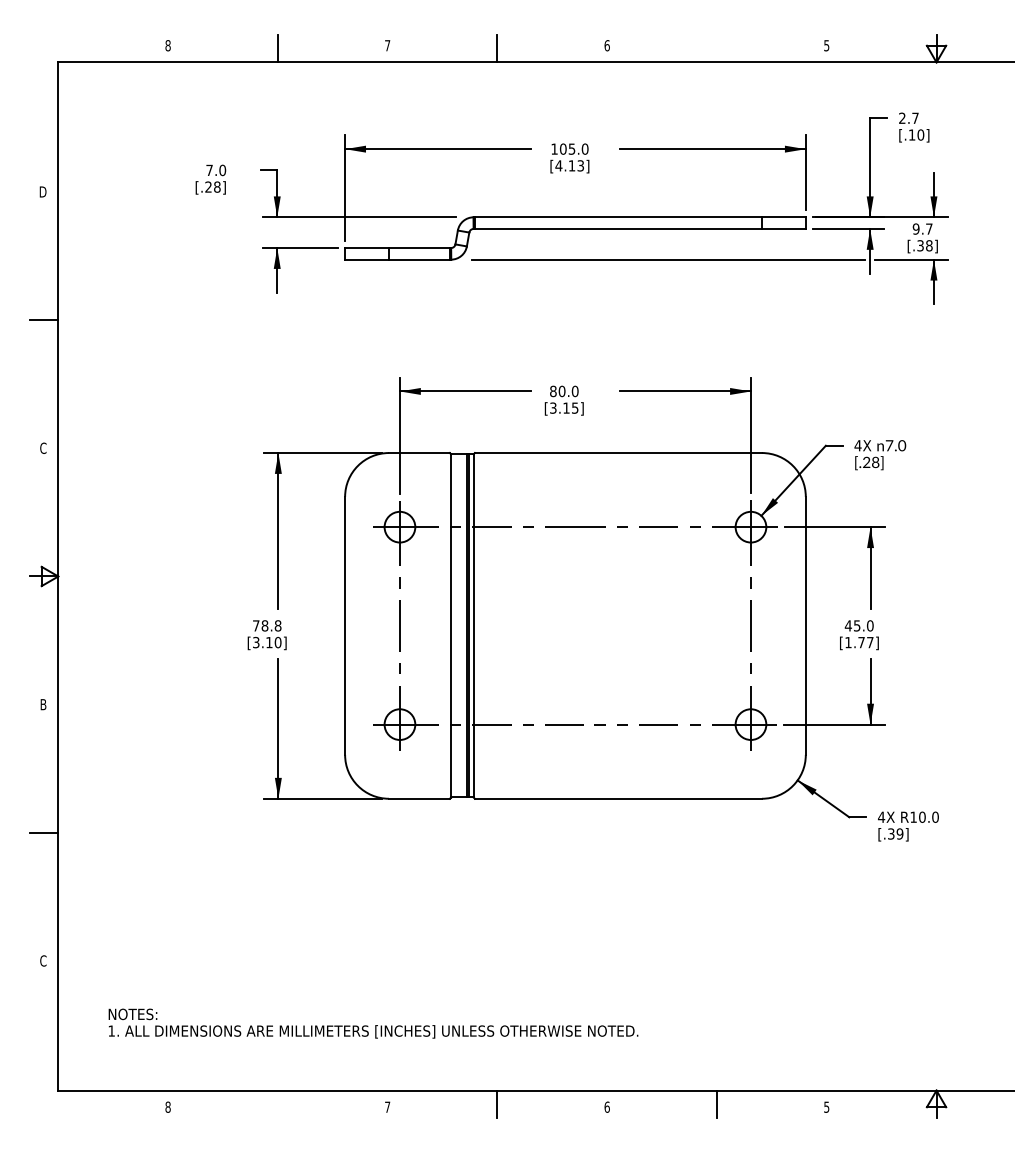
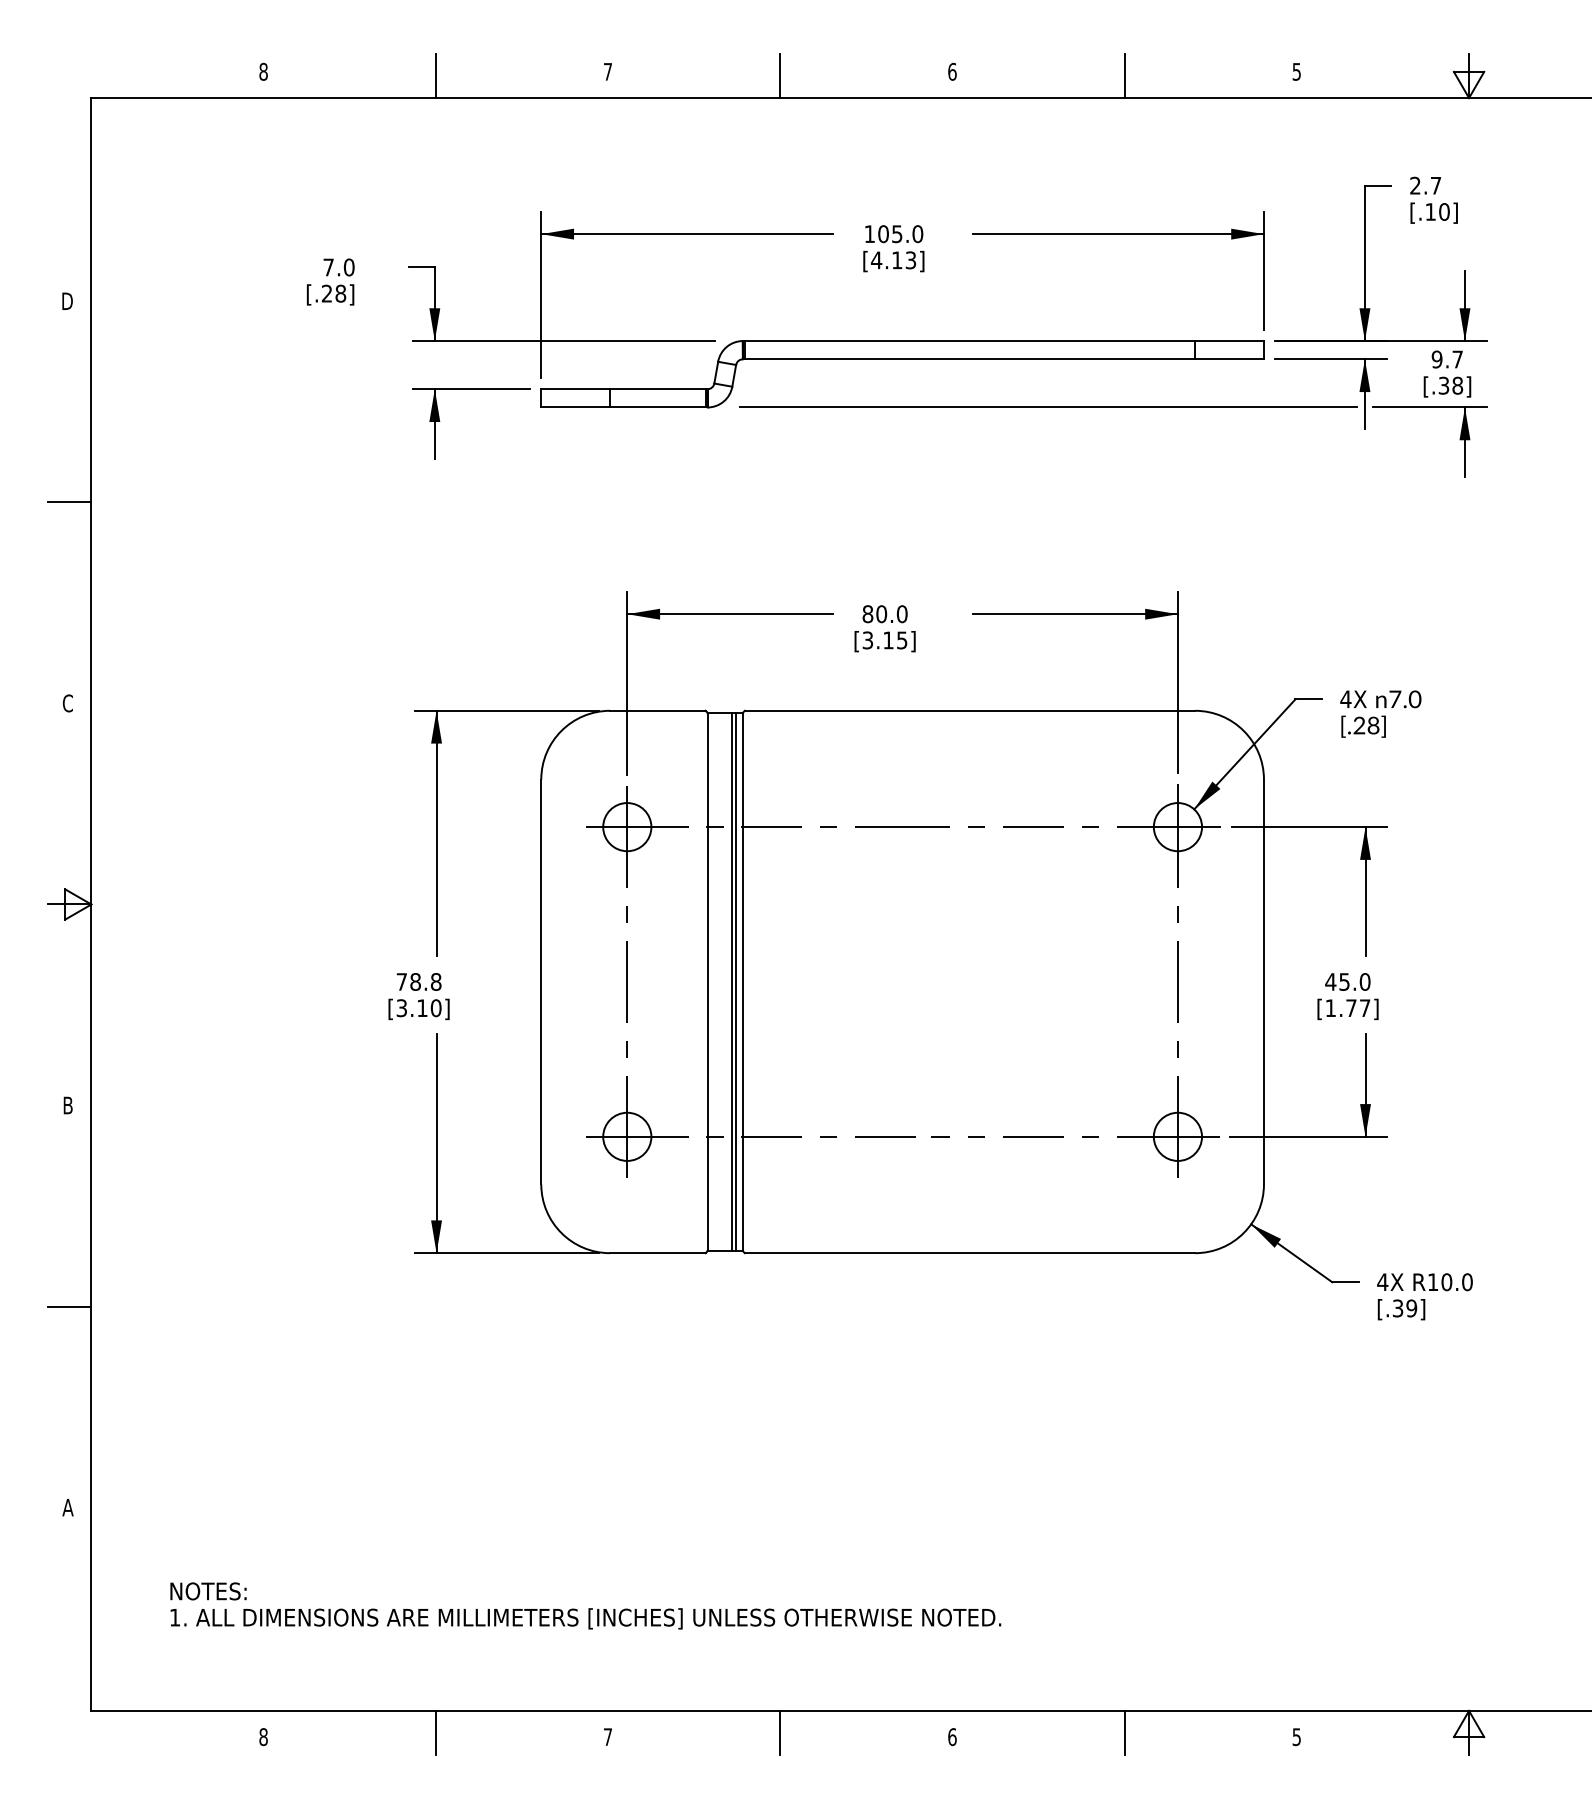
line: (717, 48) -> (1125, 76), added
text: (43, 960) -> (68, 1506), C -> A
line: (277, 1104) -> (435, 1732), added

